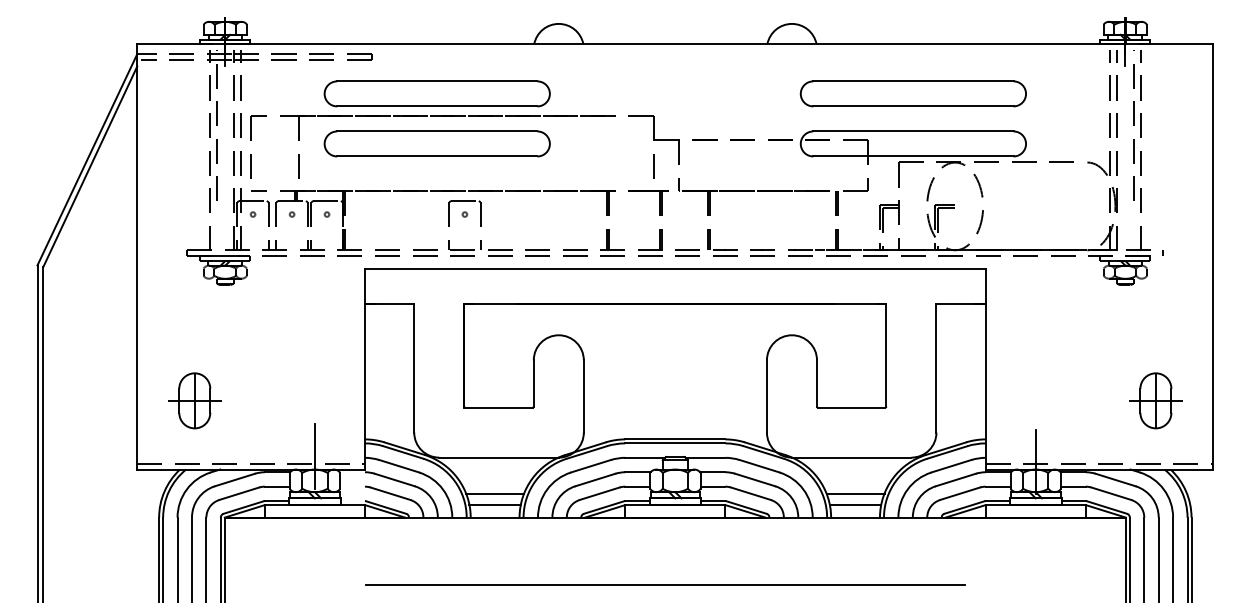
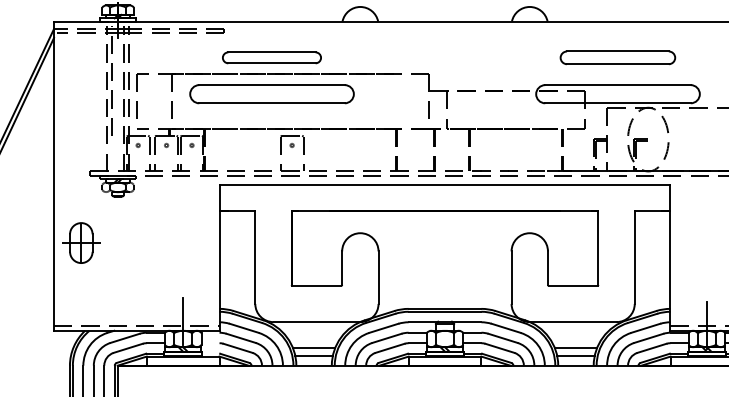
part: (436, 93) -> (271, 57), size x0.6
part: (912, 93) -> (617, 57), size x0.7
part: (194, 400) -> (81, 242), moved

